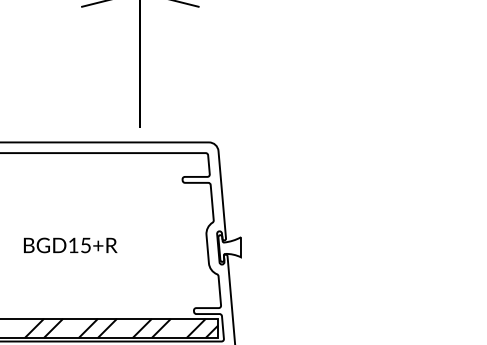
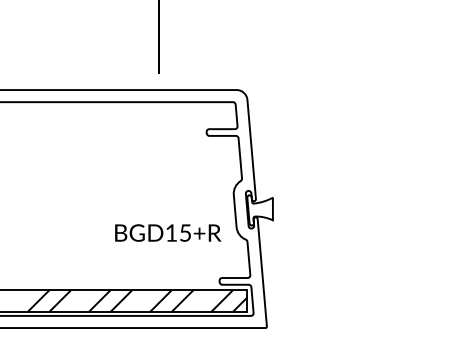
text: (70, 245) -> (168, 233), moved

